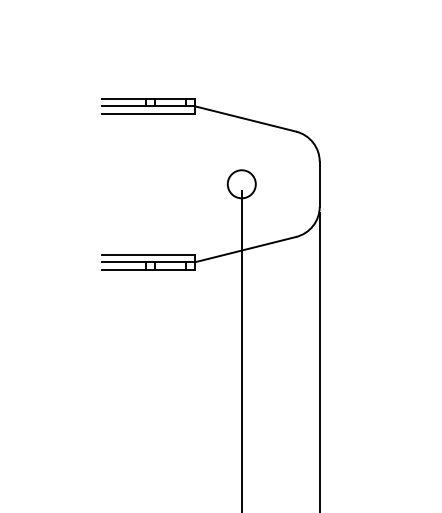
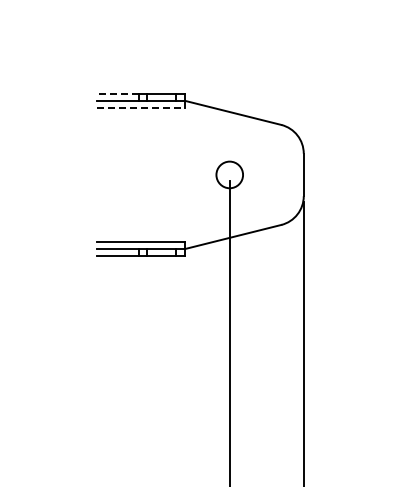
line: (123, 98) -> (117, 93), solid -> dashed
line: (148, 114) -> (141, 108), solid -> dashed

